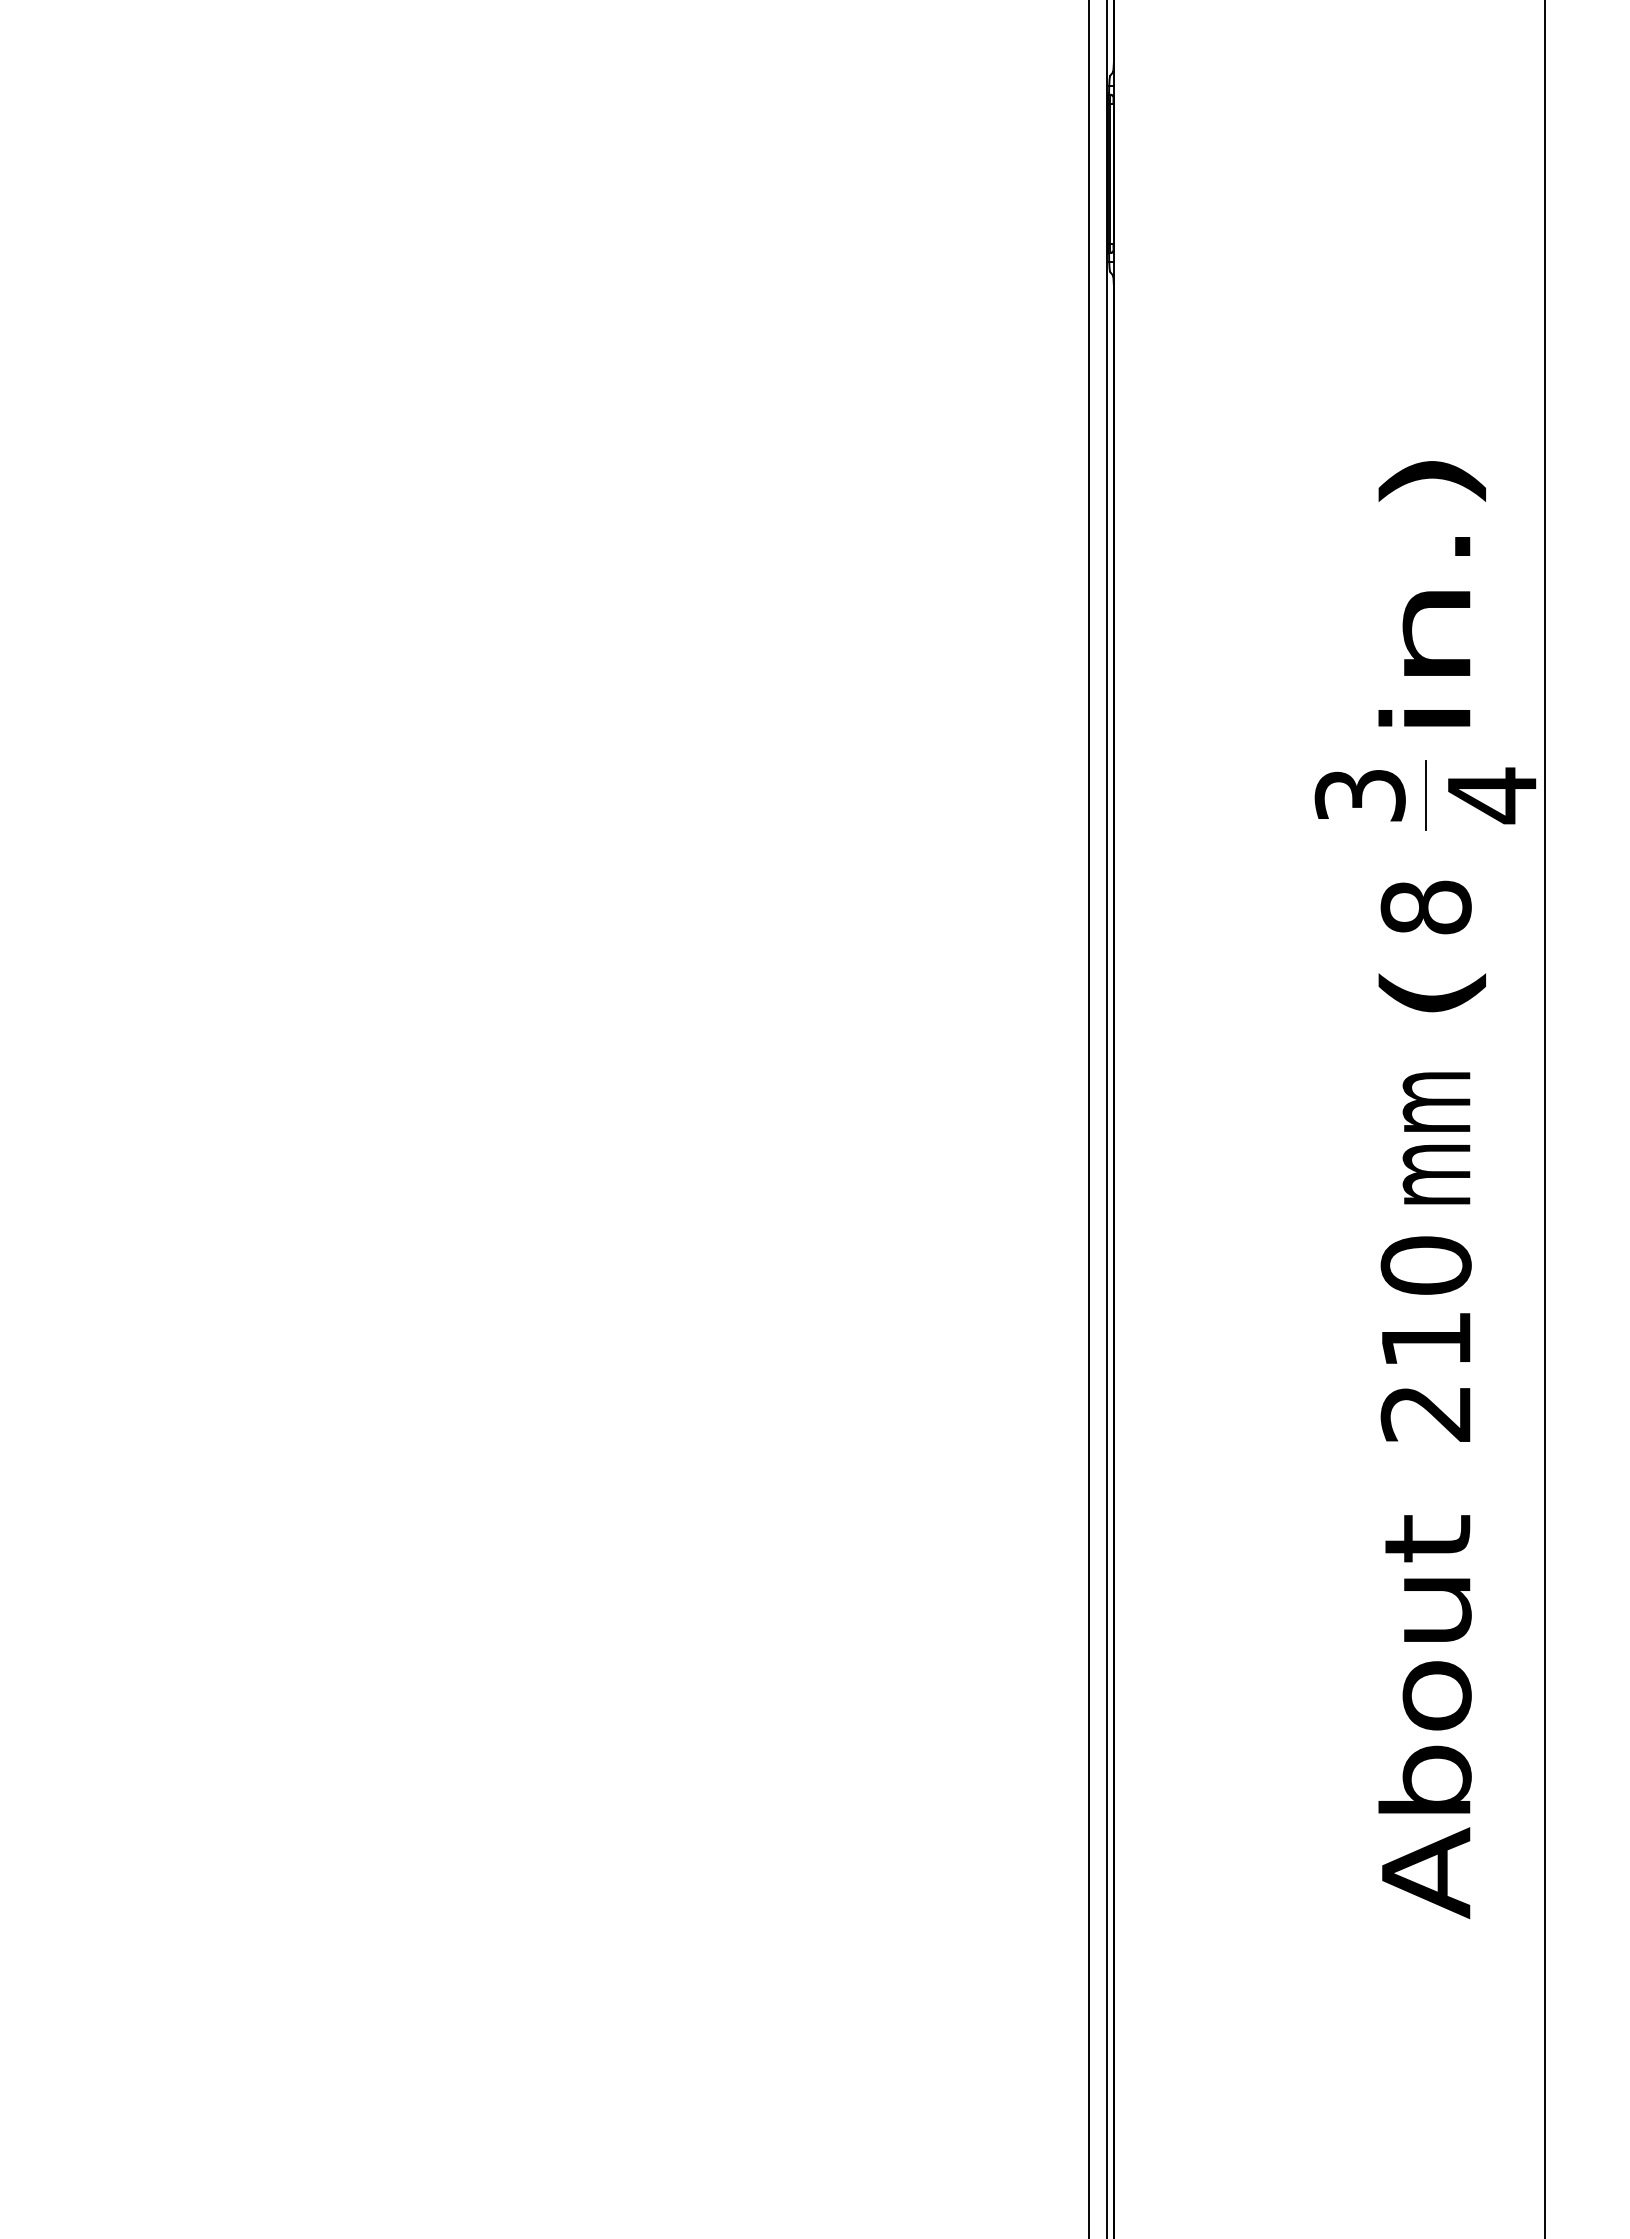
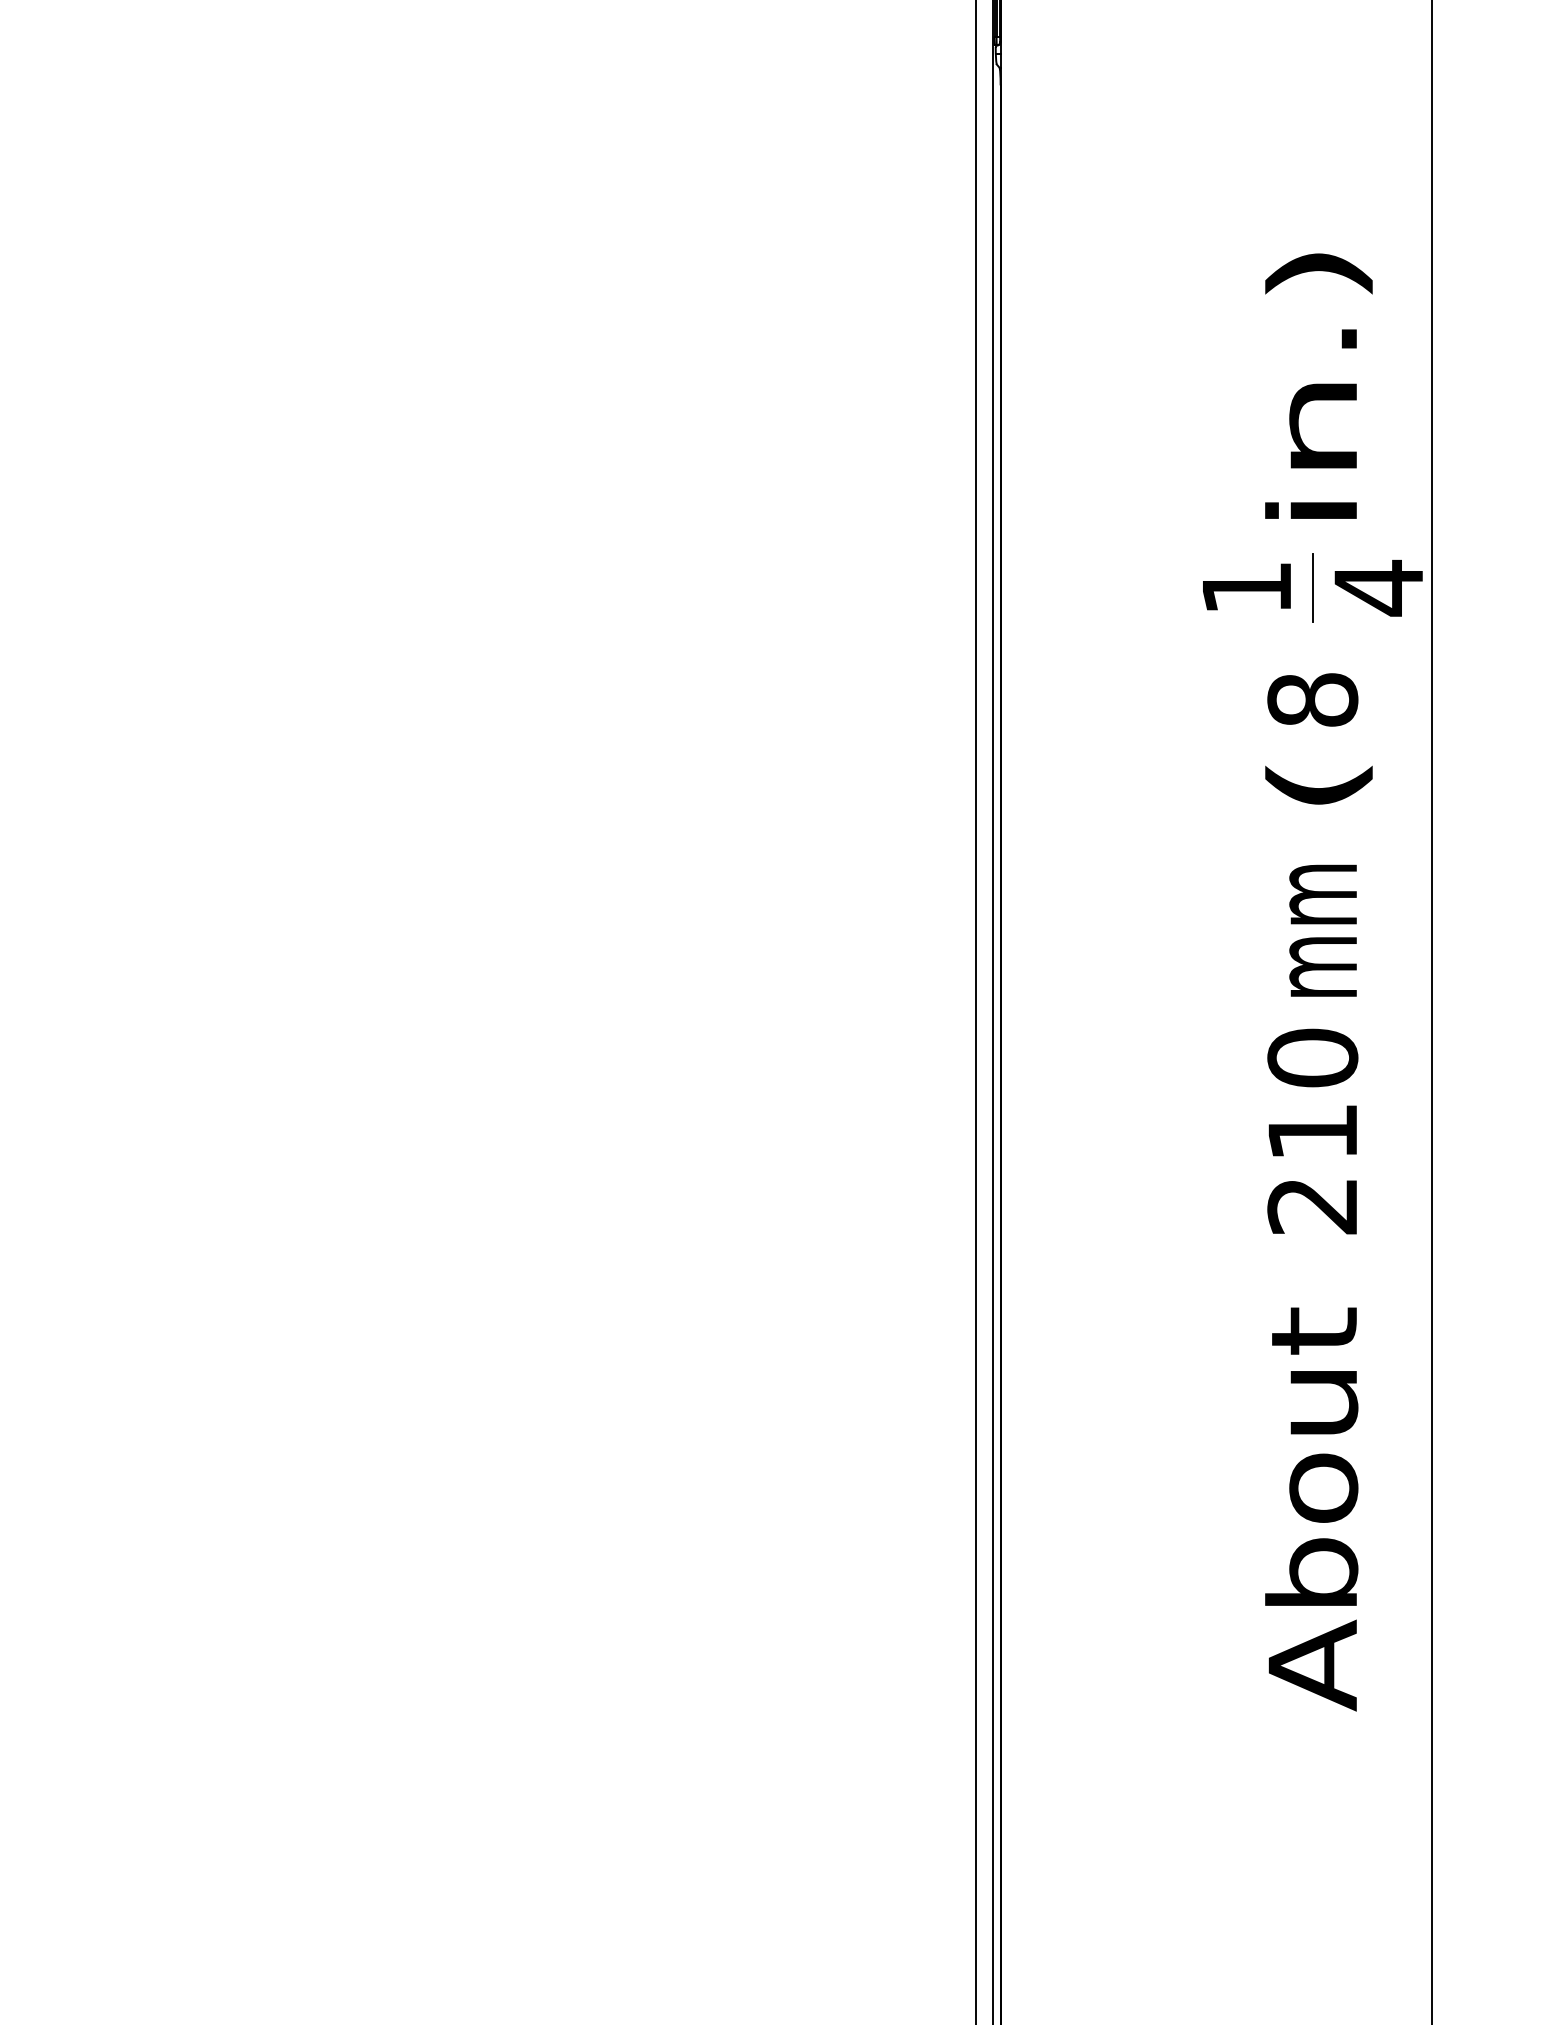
text: (1359, 795) -> (1246, 587), 3 -> 1

